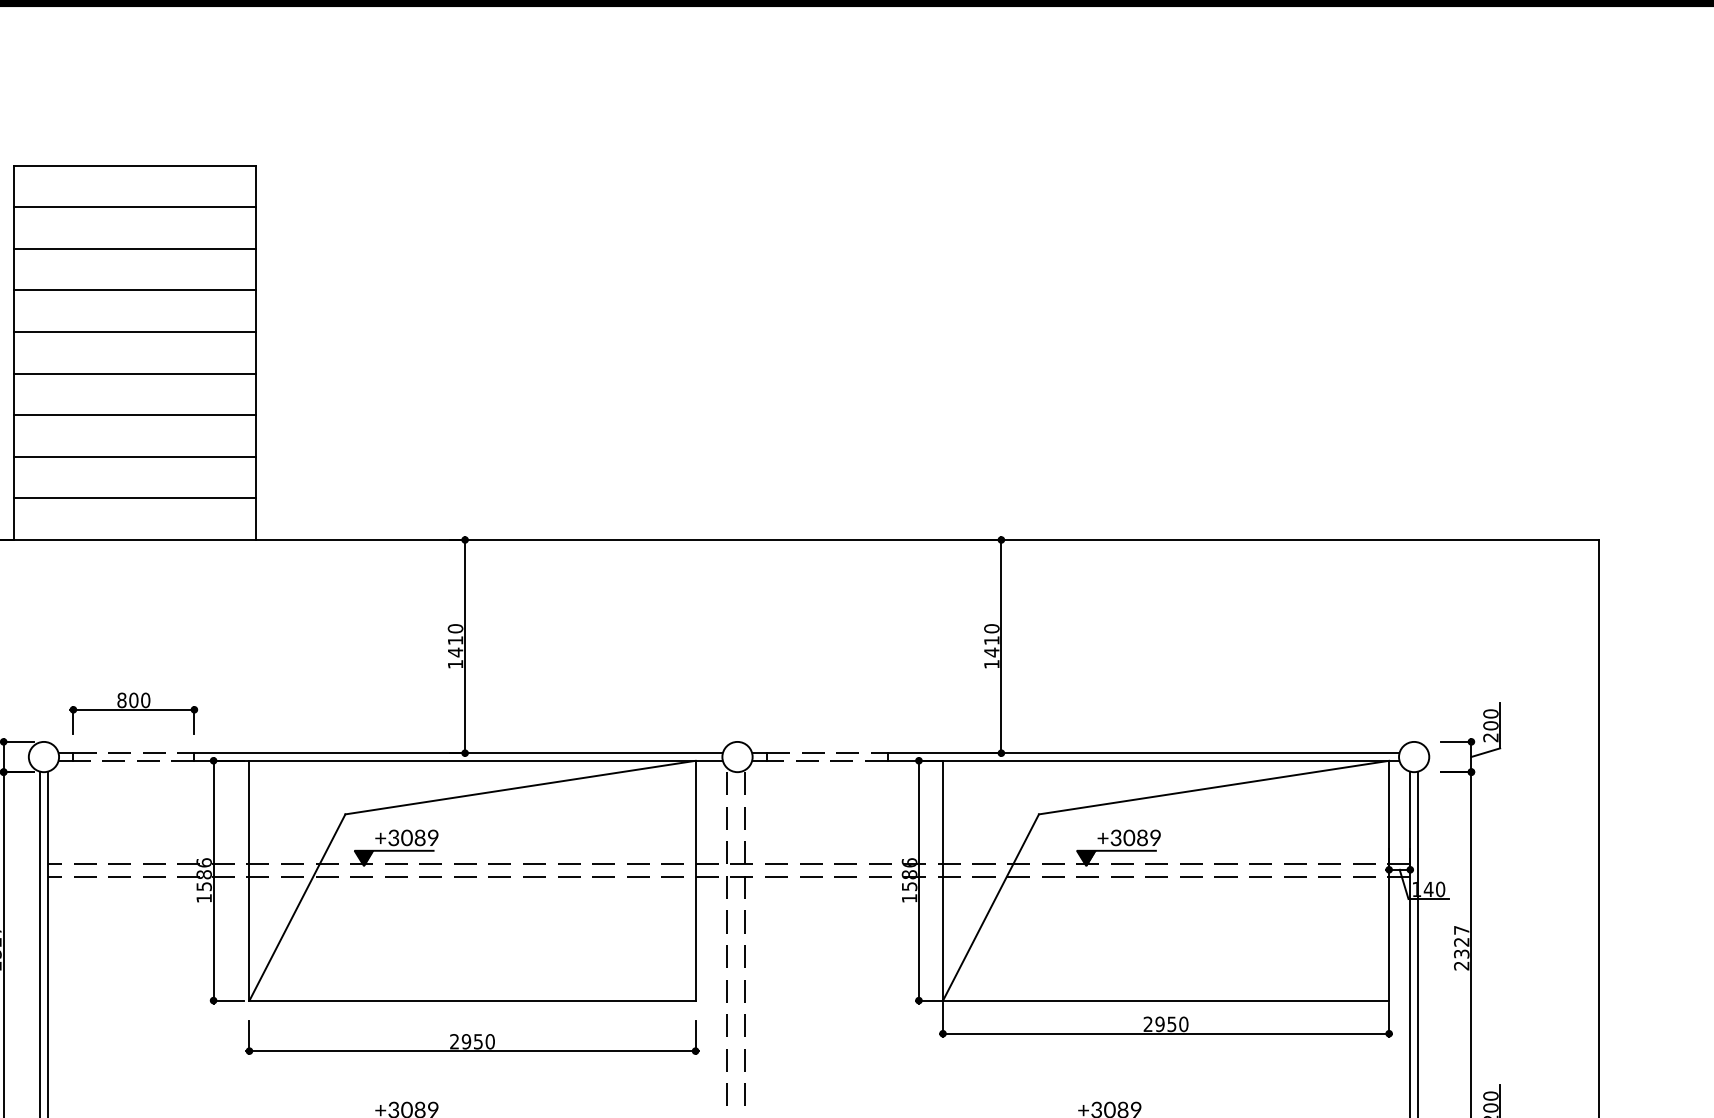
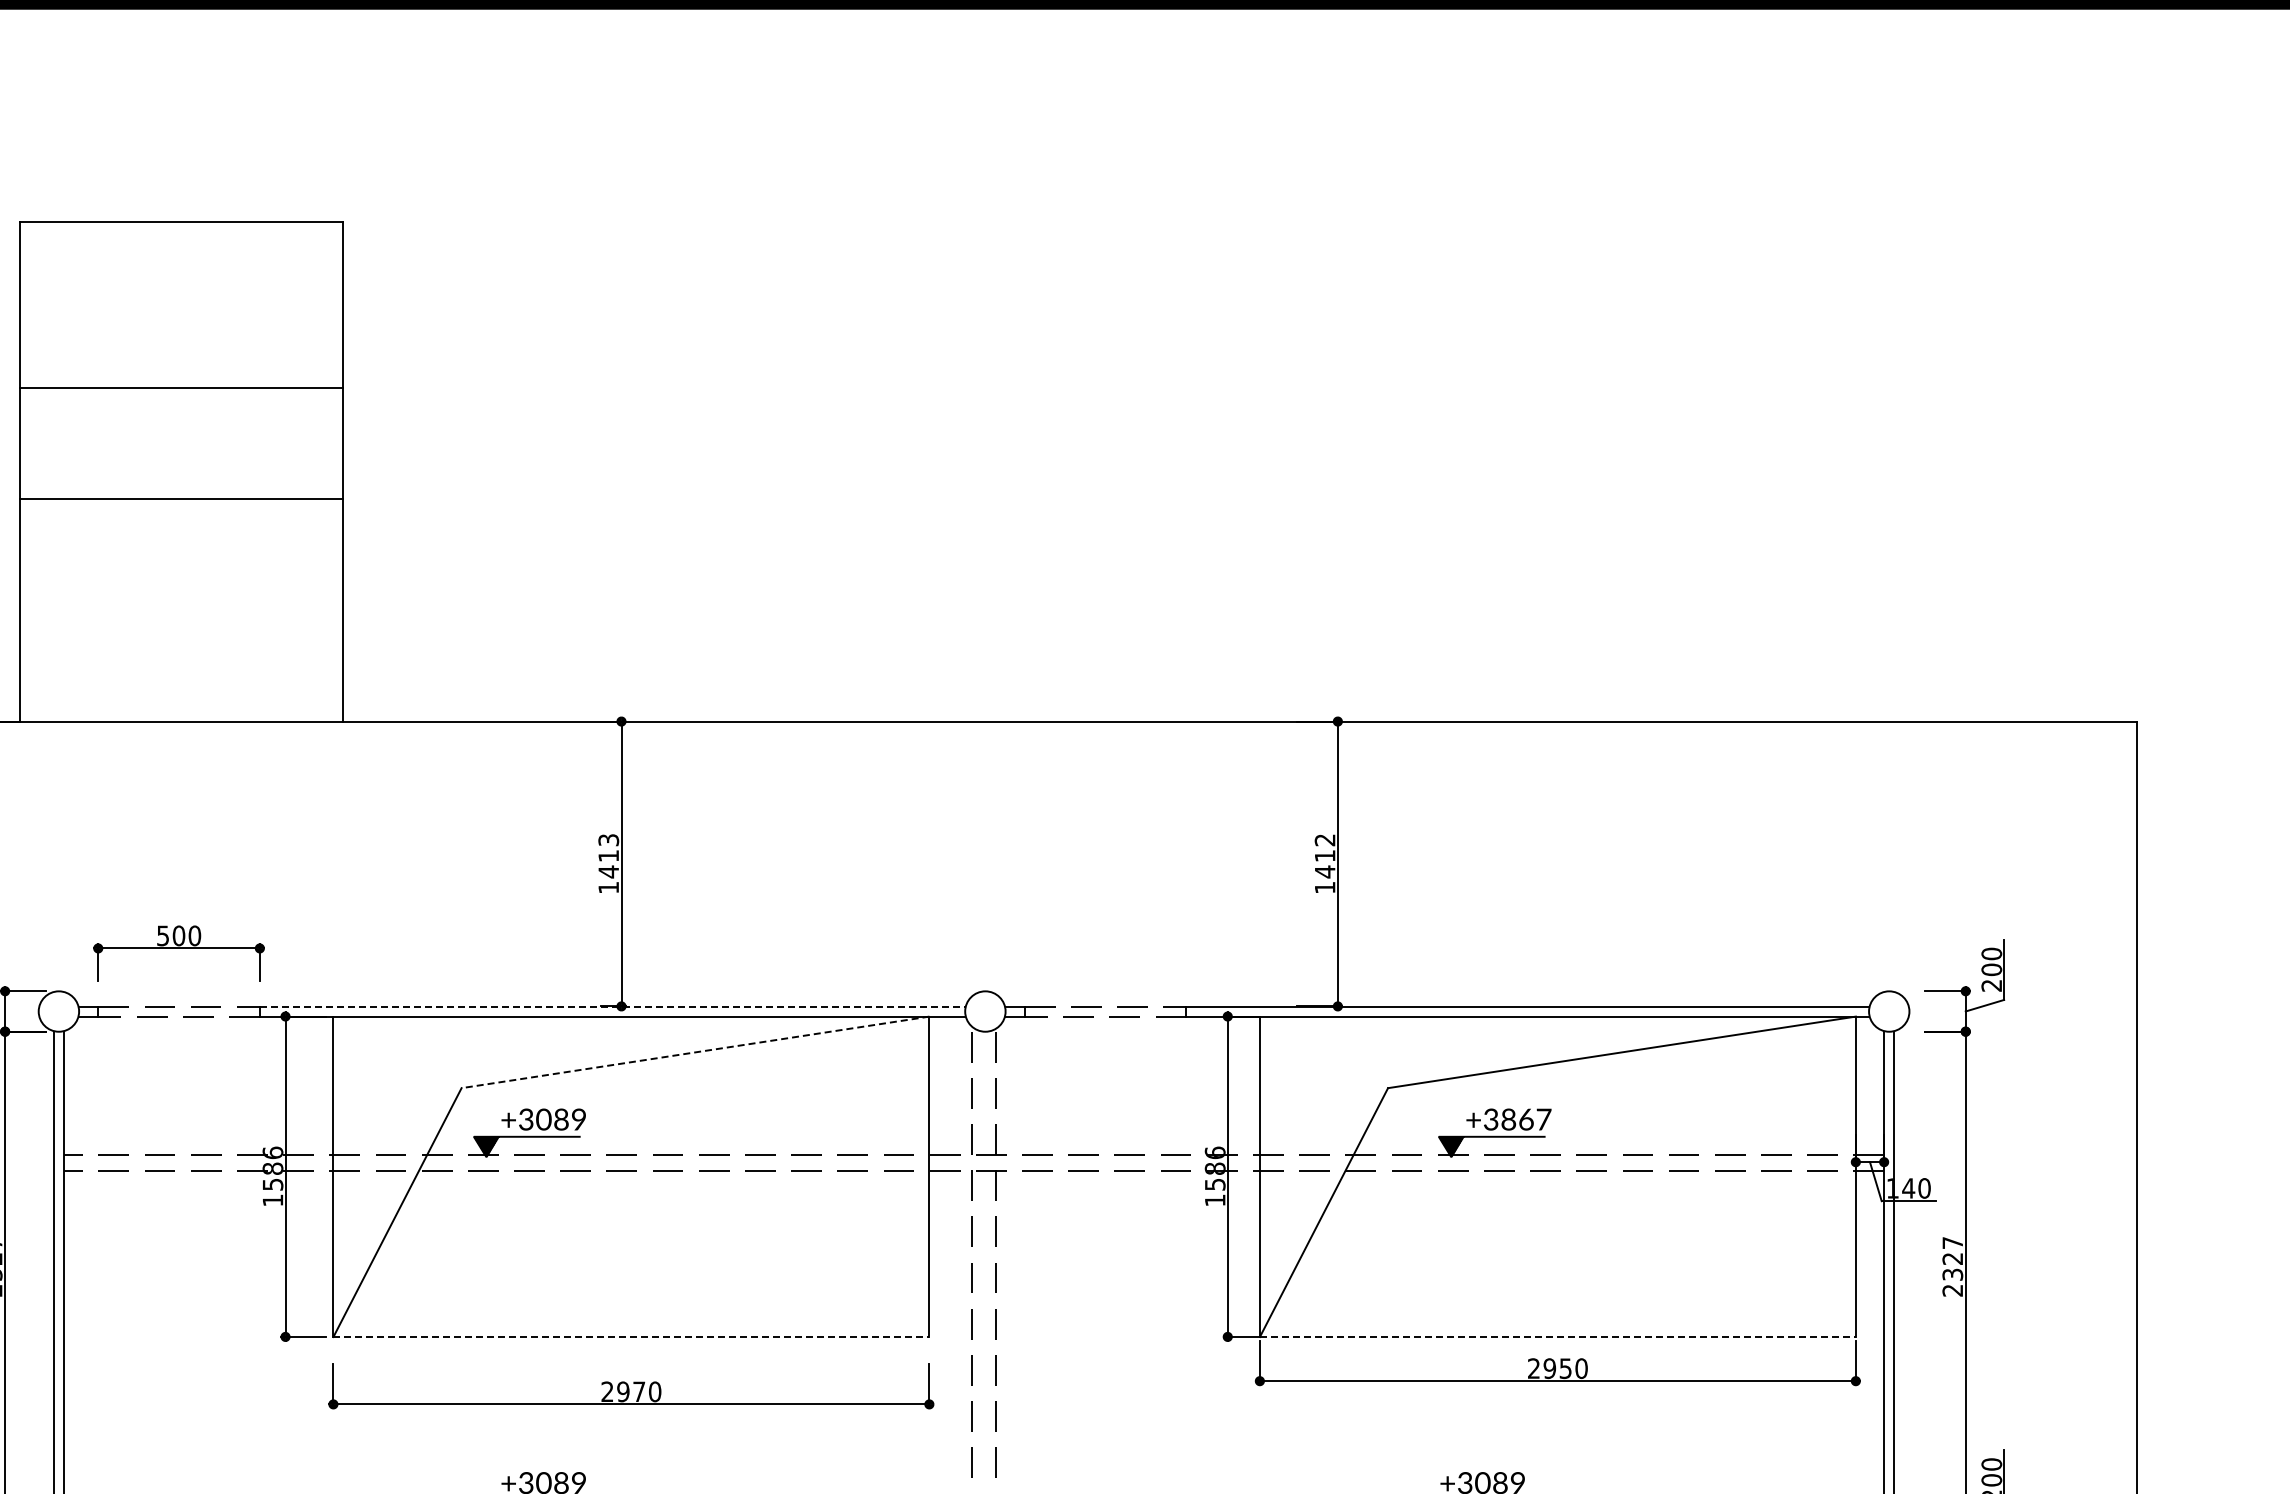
line: (134, 207) -> (180, 277), removed
line: (134, 248) -> (180, 332), removed
line: (134, 331) -> (180, 443), removed
line: (134, 414) -> (180, 554), removed
line: (134, 456) -> (180, 610), removed
line: (134, 498) -> (180, 666), removed
text: (455, 628) -> (608, 840), 1410 -> 1413
text: (991, 628) -> (1324, 840), 1410 -> 1412
text: (122, 700) -> (163, 935), 800 -> 500
line: (458, 753) -> (612, 1006), solid -> dashed
line: (520, 787) -> (695, 1052), solid -> dashed
text: (1142, 837) -> (1526, 1119), +3089 -> +3867
line: (472, 1001) -> (631, 1337), solid -> dashed
line: (1165, 1001) -> (1557, 1337), solid -> dashed
text: (478, 1041) -> (639, 1391), 2950 -> 2970

